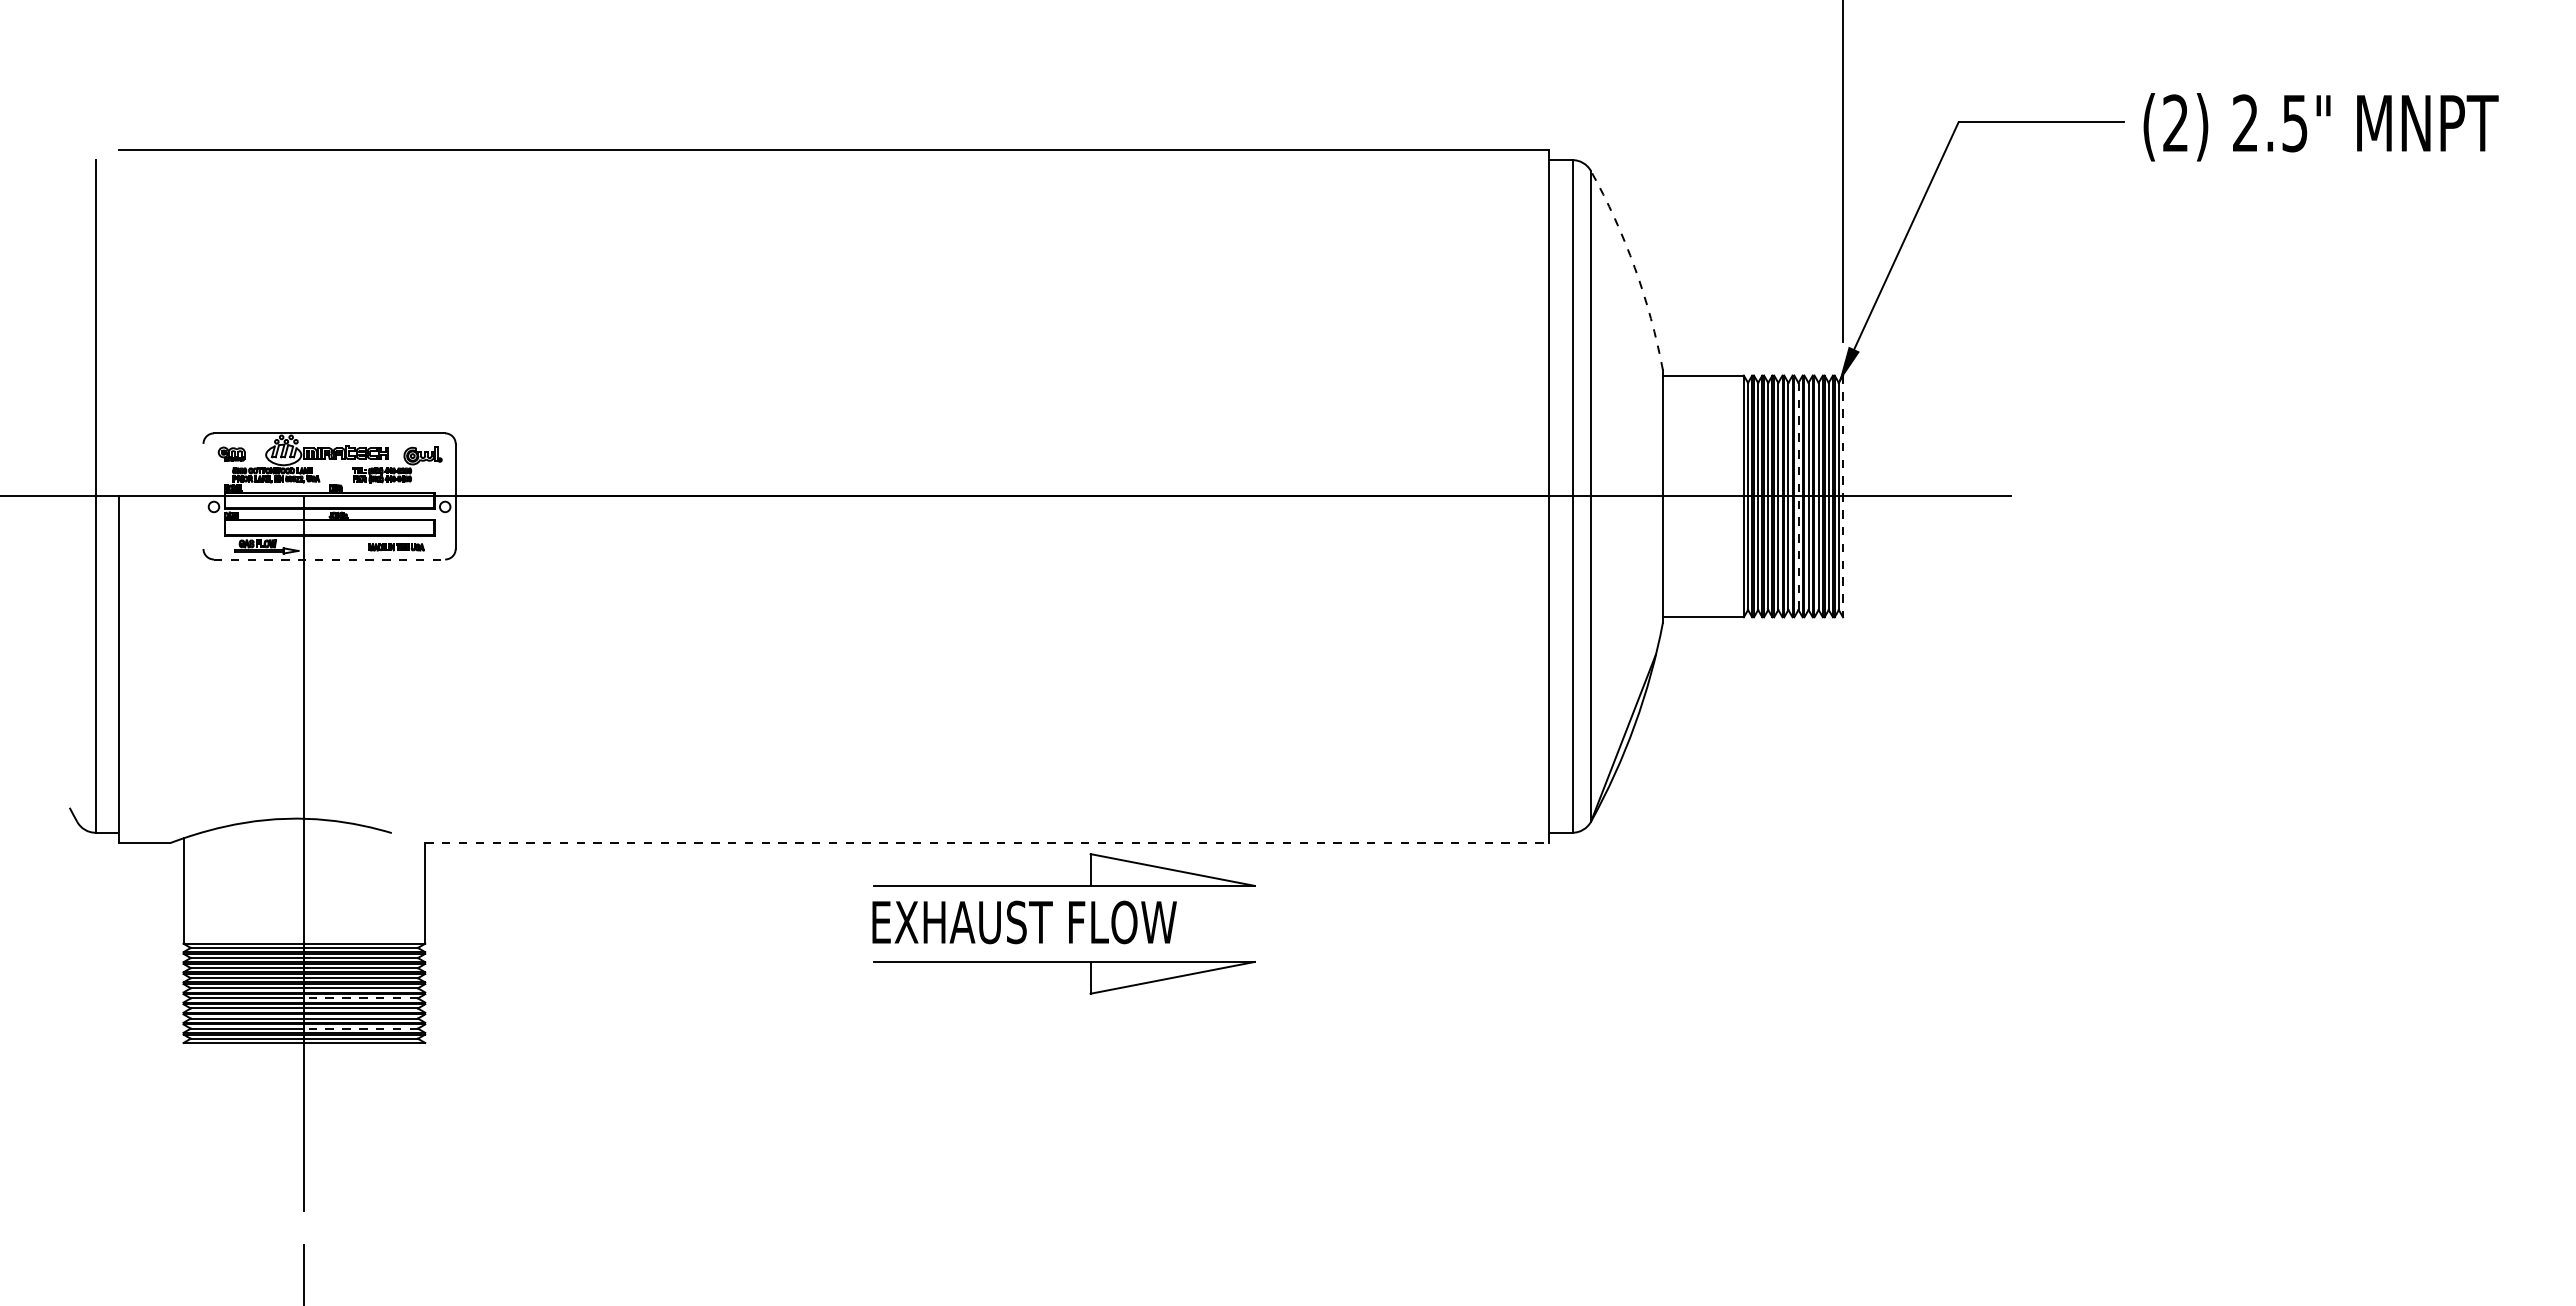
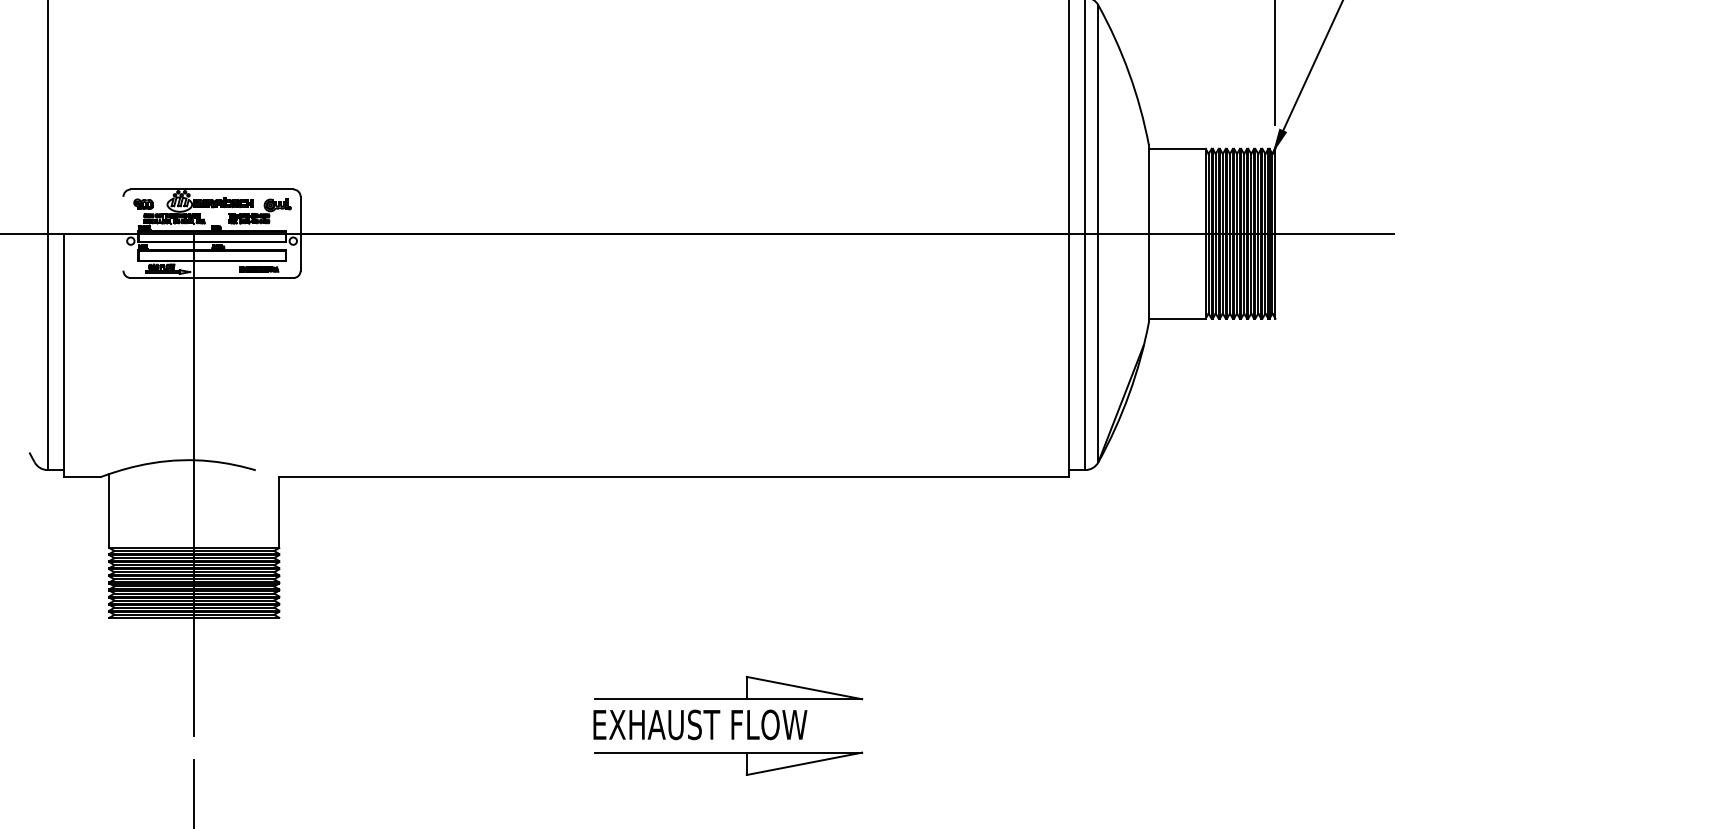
arc: (1634, 267) -> (1128, 72), dashed -> solid
line: (1798, 496) -> (1244, 233), dashed -> solid
line: (1843, 496) -> (1275, 233), dashed -> solid
line: (329, 559) -> (212, 278), dashed -> solid
line: (987, 843) -> (674, 477), dashed -> solid
part: (1063, 923) -> (727, 725), moved
line: (361, 998) -> (234, 586), dashed -> solid
line: (361, 1028) -> (234, 607), dashed -> solid

